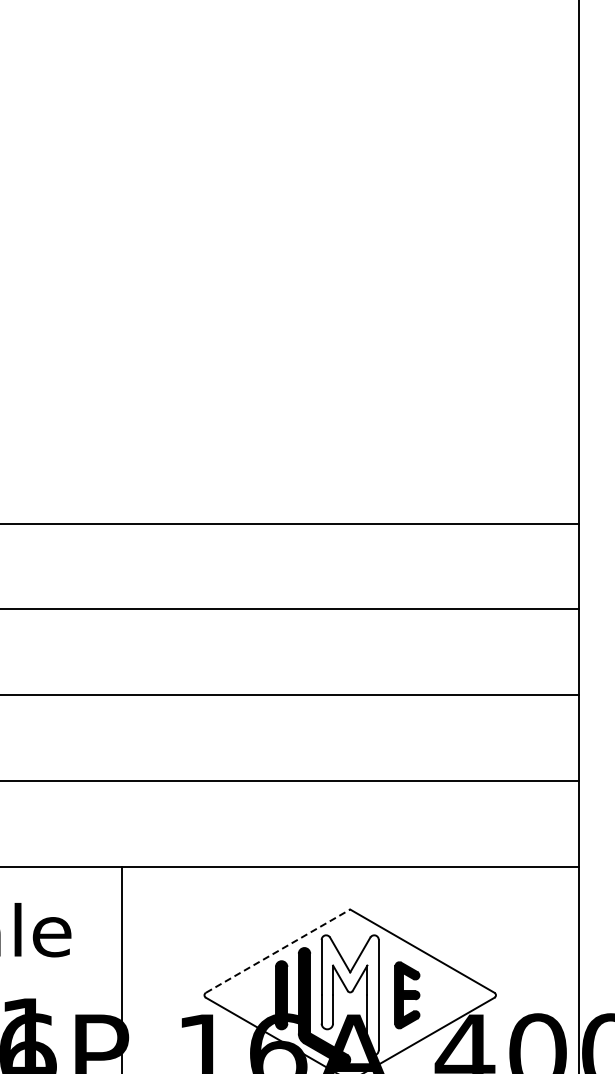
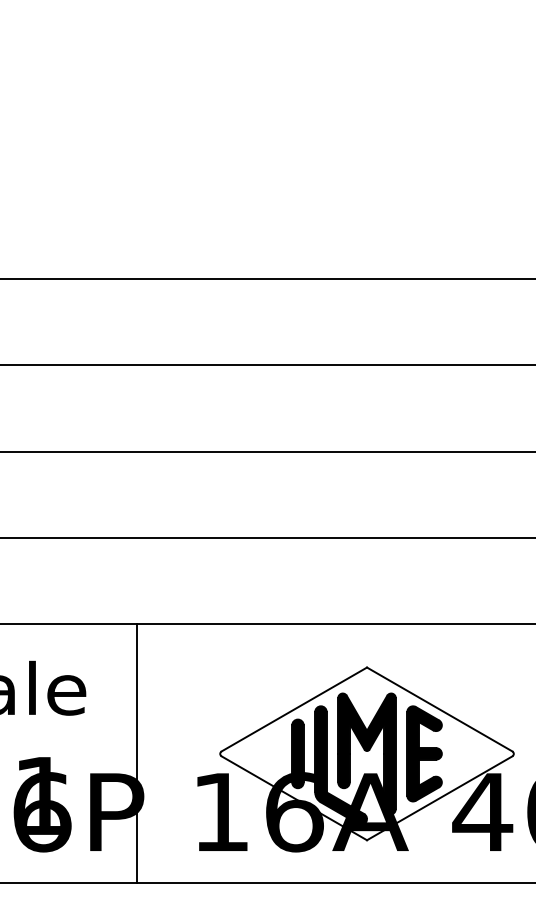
line: (278, 950) -> (294, 708), dashed -> solid
fill: (349, 995) -> (366, 754), added
part: (407, 995) -> (424, 754), size x1.43

